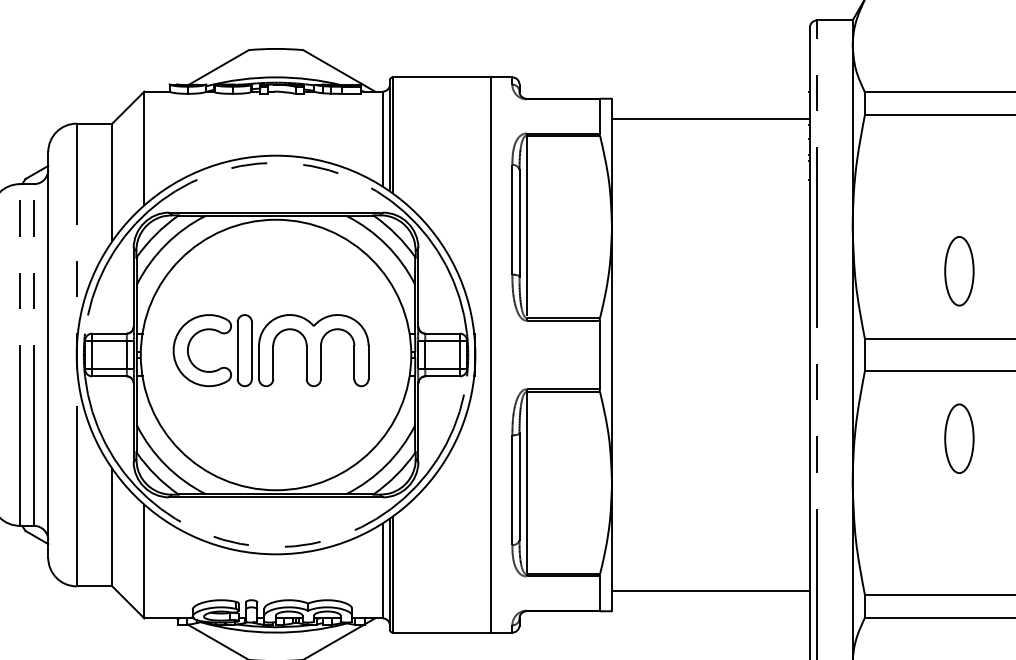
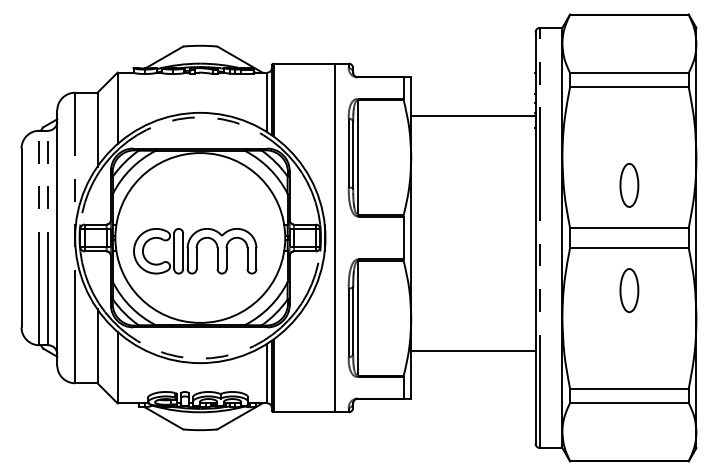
line: (711, 118) -> (473, 115), moved
part: (271, 351) -> (195, 251), moved
line: (711, 591) -> (473, 351), moved

